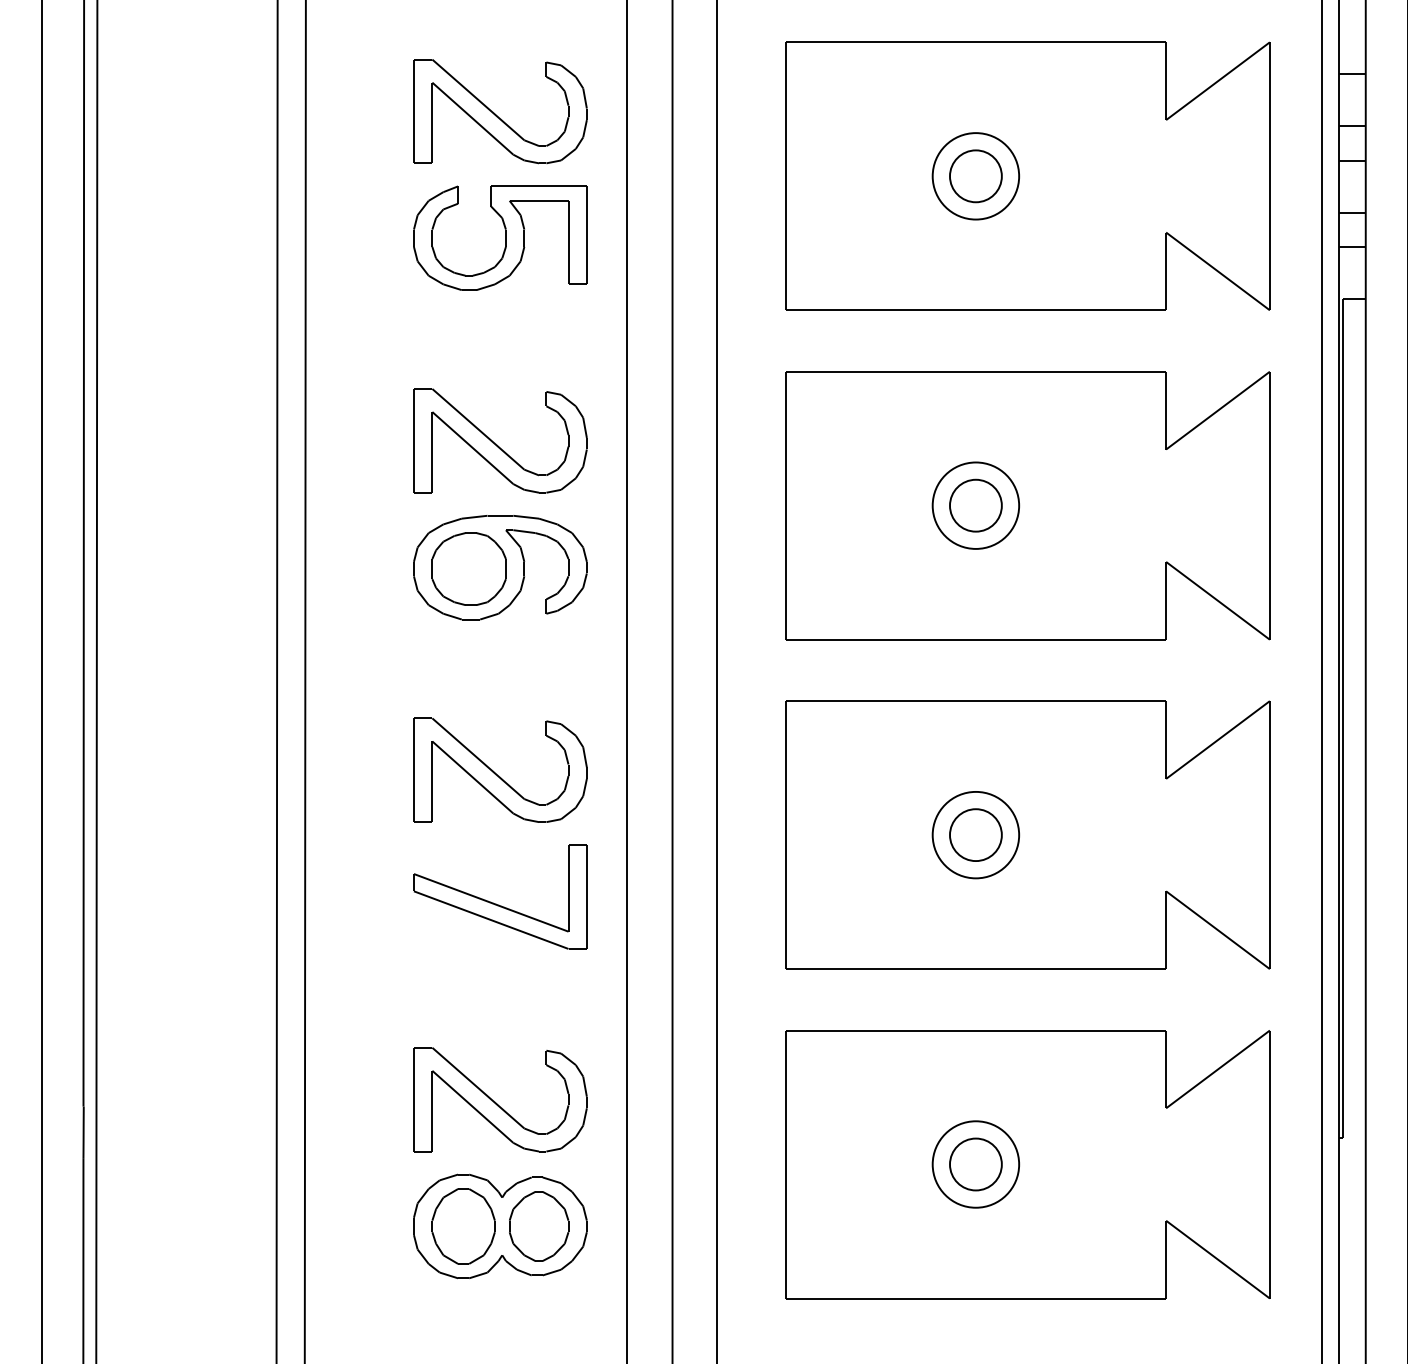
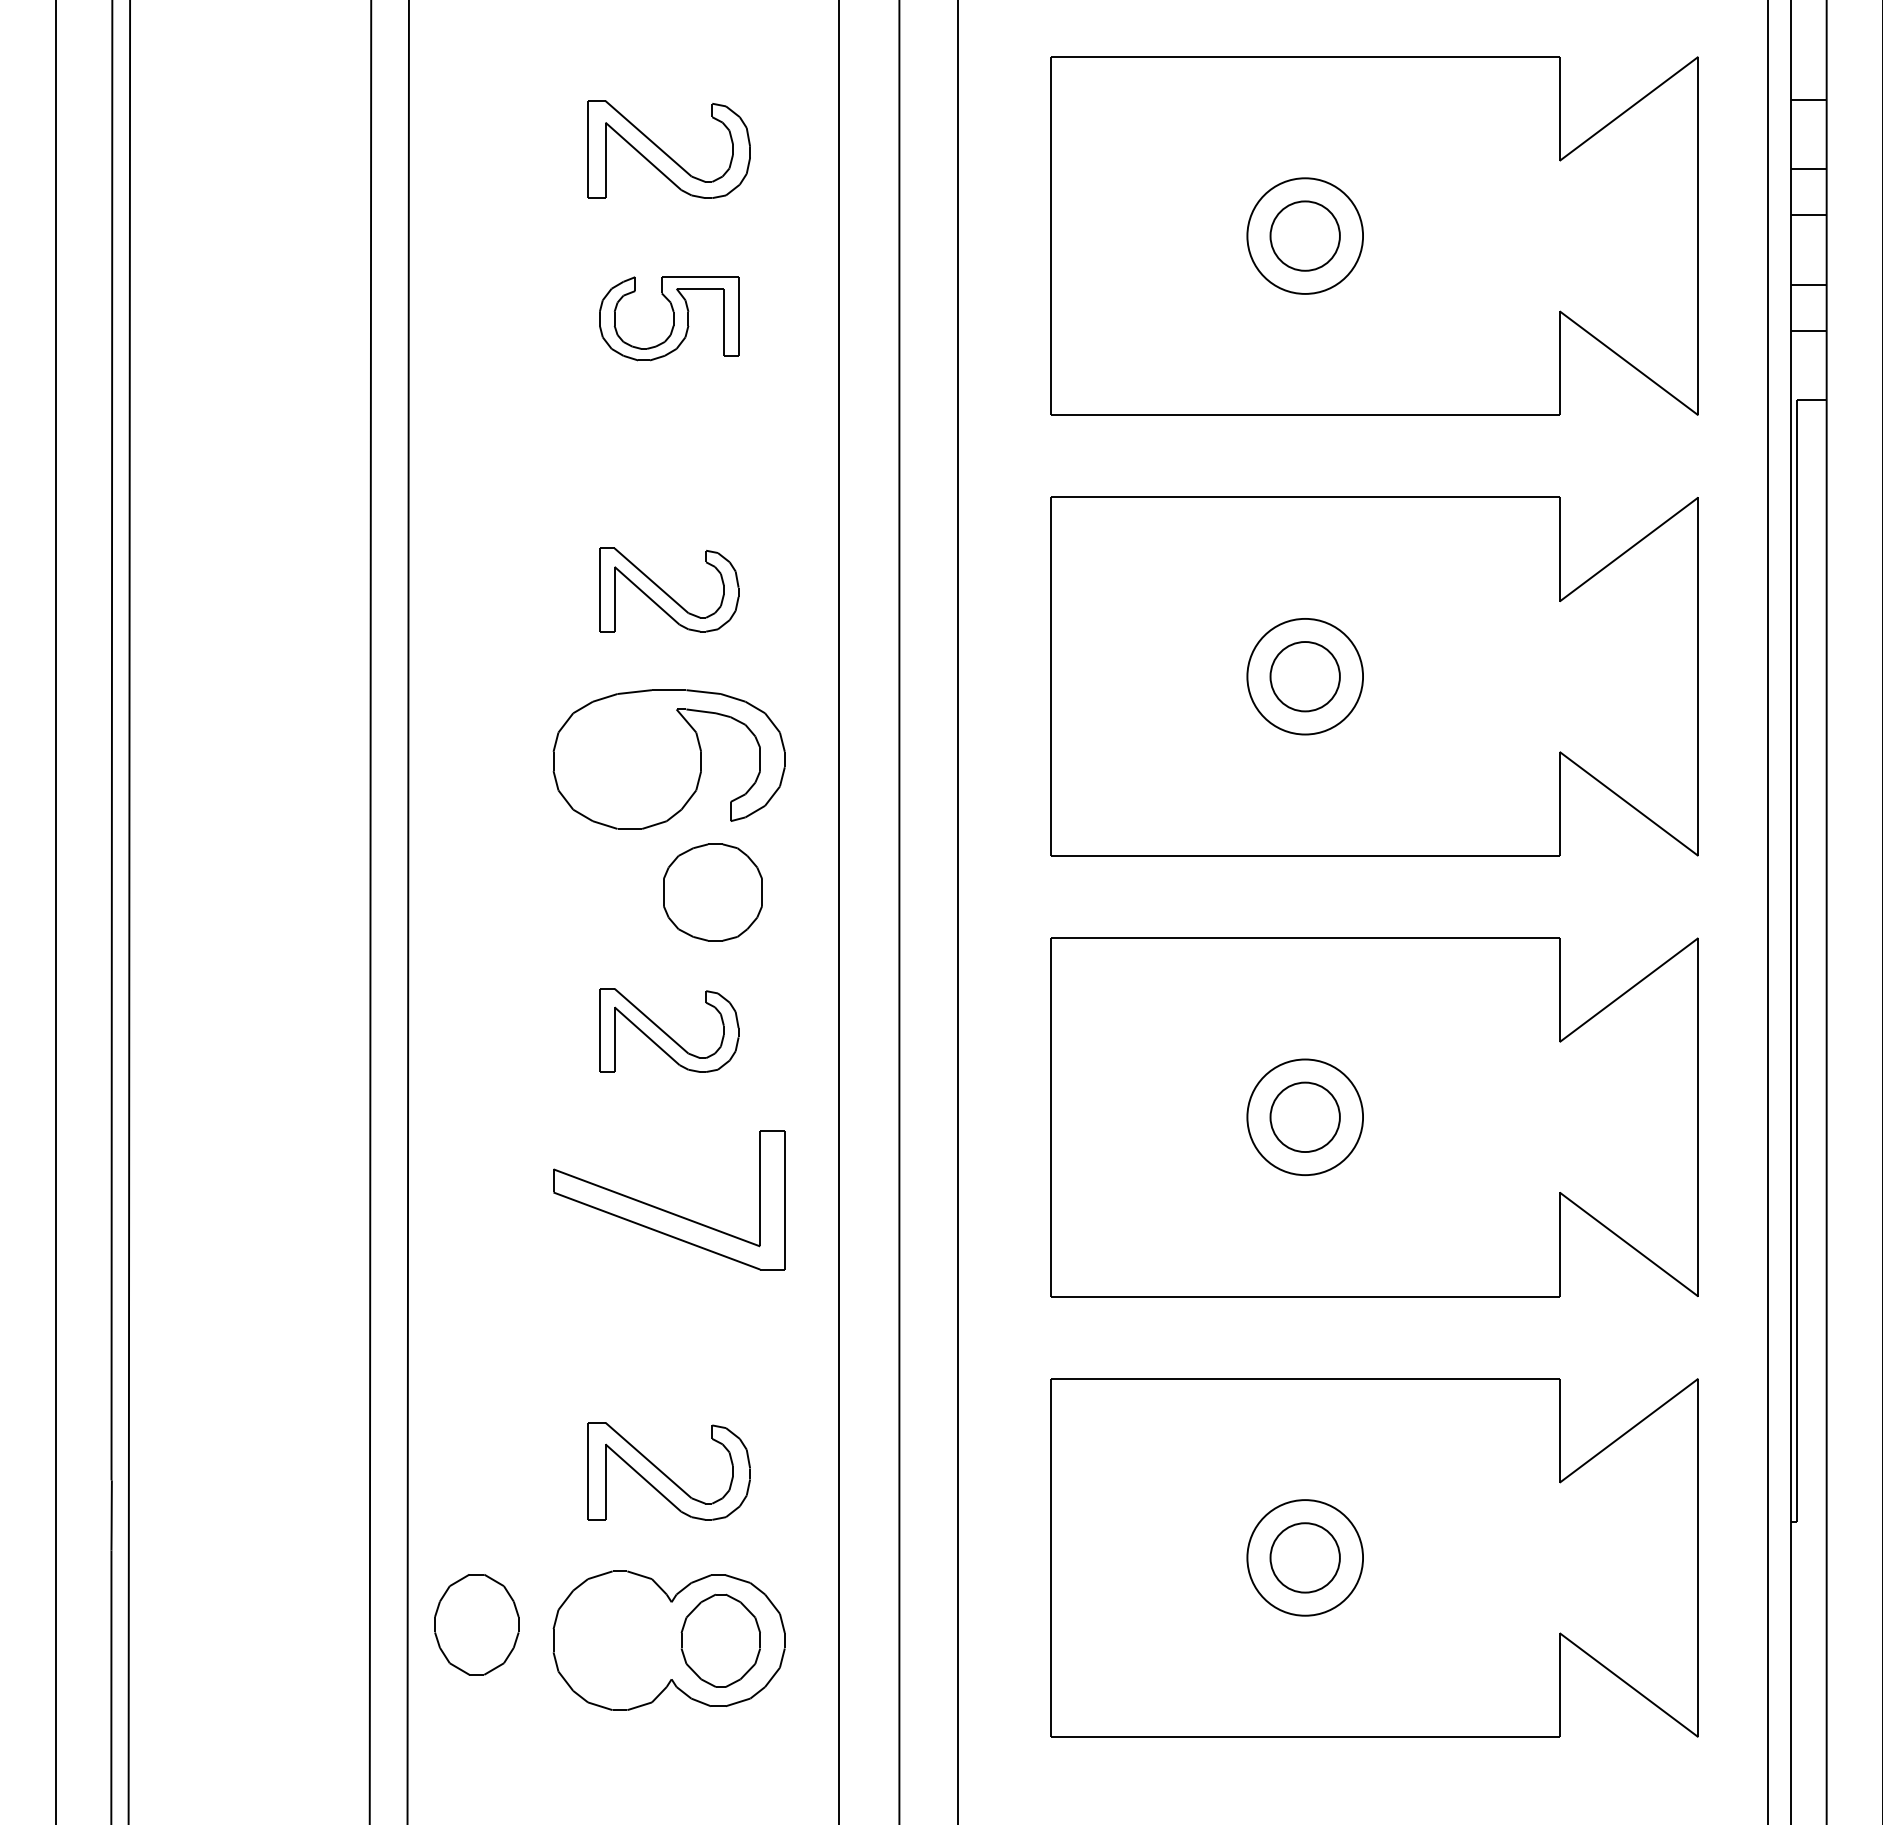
part: (500, 111) -> (669, 149), size x0.7
part: (500, 237) -> (669, 317), size x0.6
part: (500, 440) -> (669, 589), size x0.6
part: (468, 568) -> (712, 891), moved
part: (500, 769) -> (669, 1029), size x0.6
part: (500, 1099) -> (669, 1470), size x0.7
part: (463, 1226) -> (476, 1624), moved

